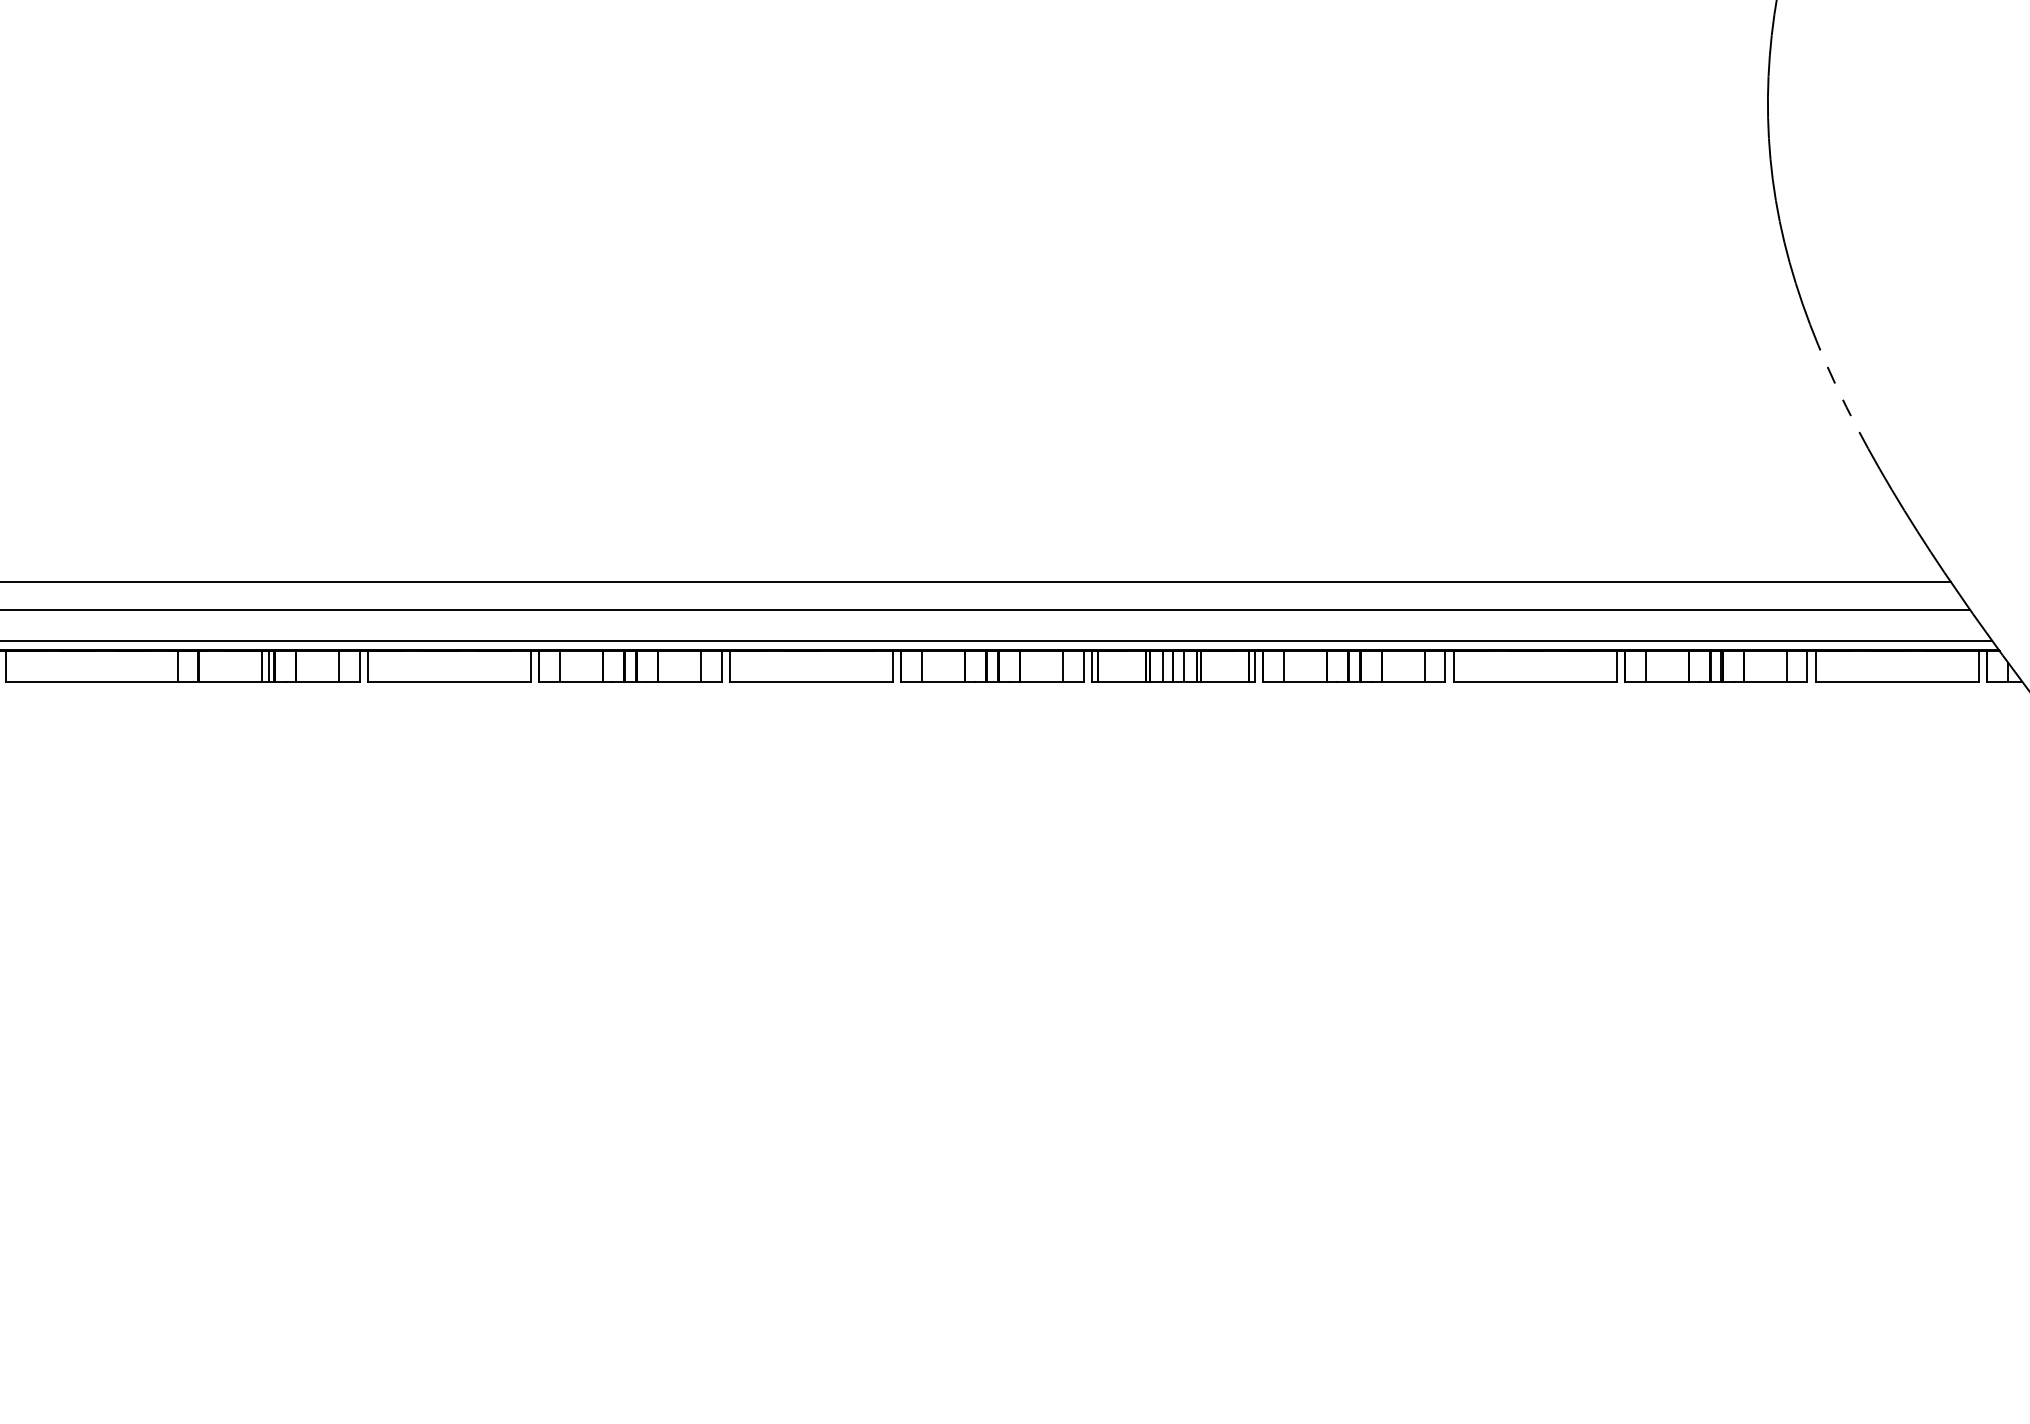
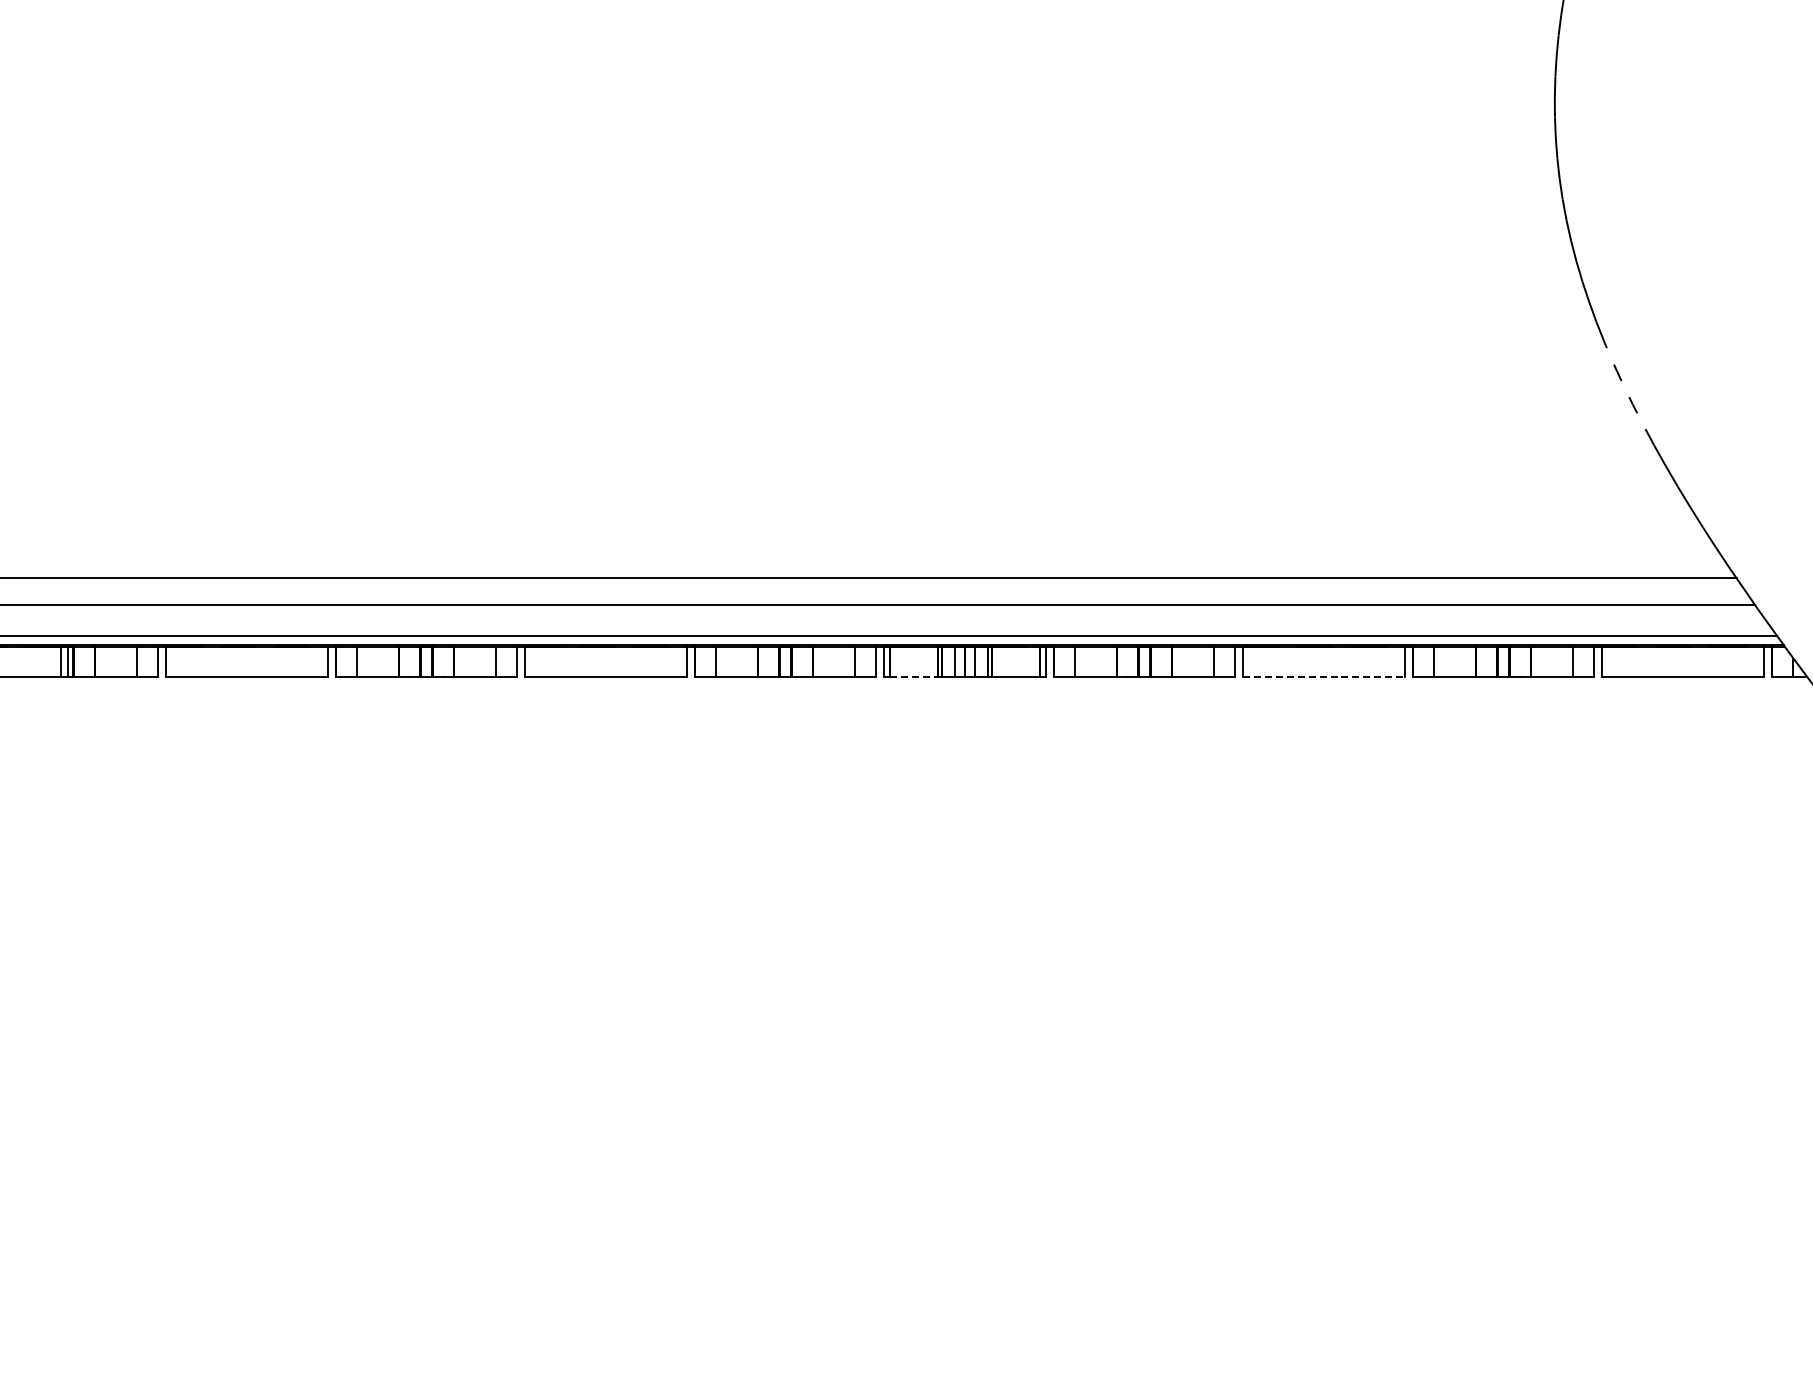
line: (1122, 682) -> (914, 677), solid -> dashed
line: (1535, 682) -> (1324, 677), solid -> dashed

